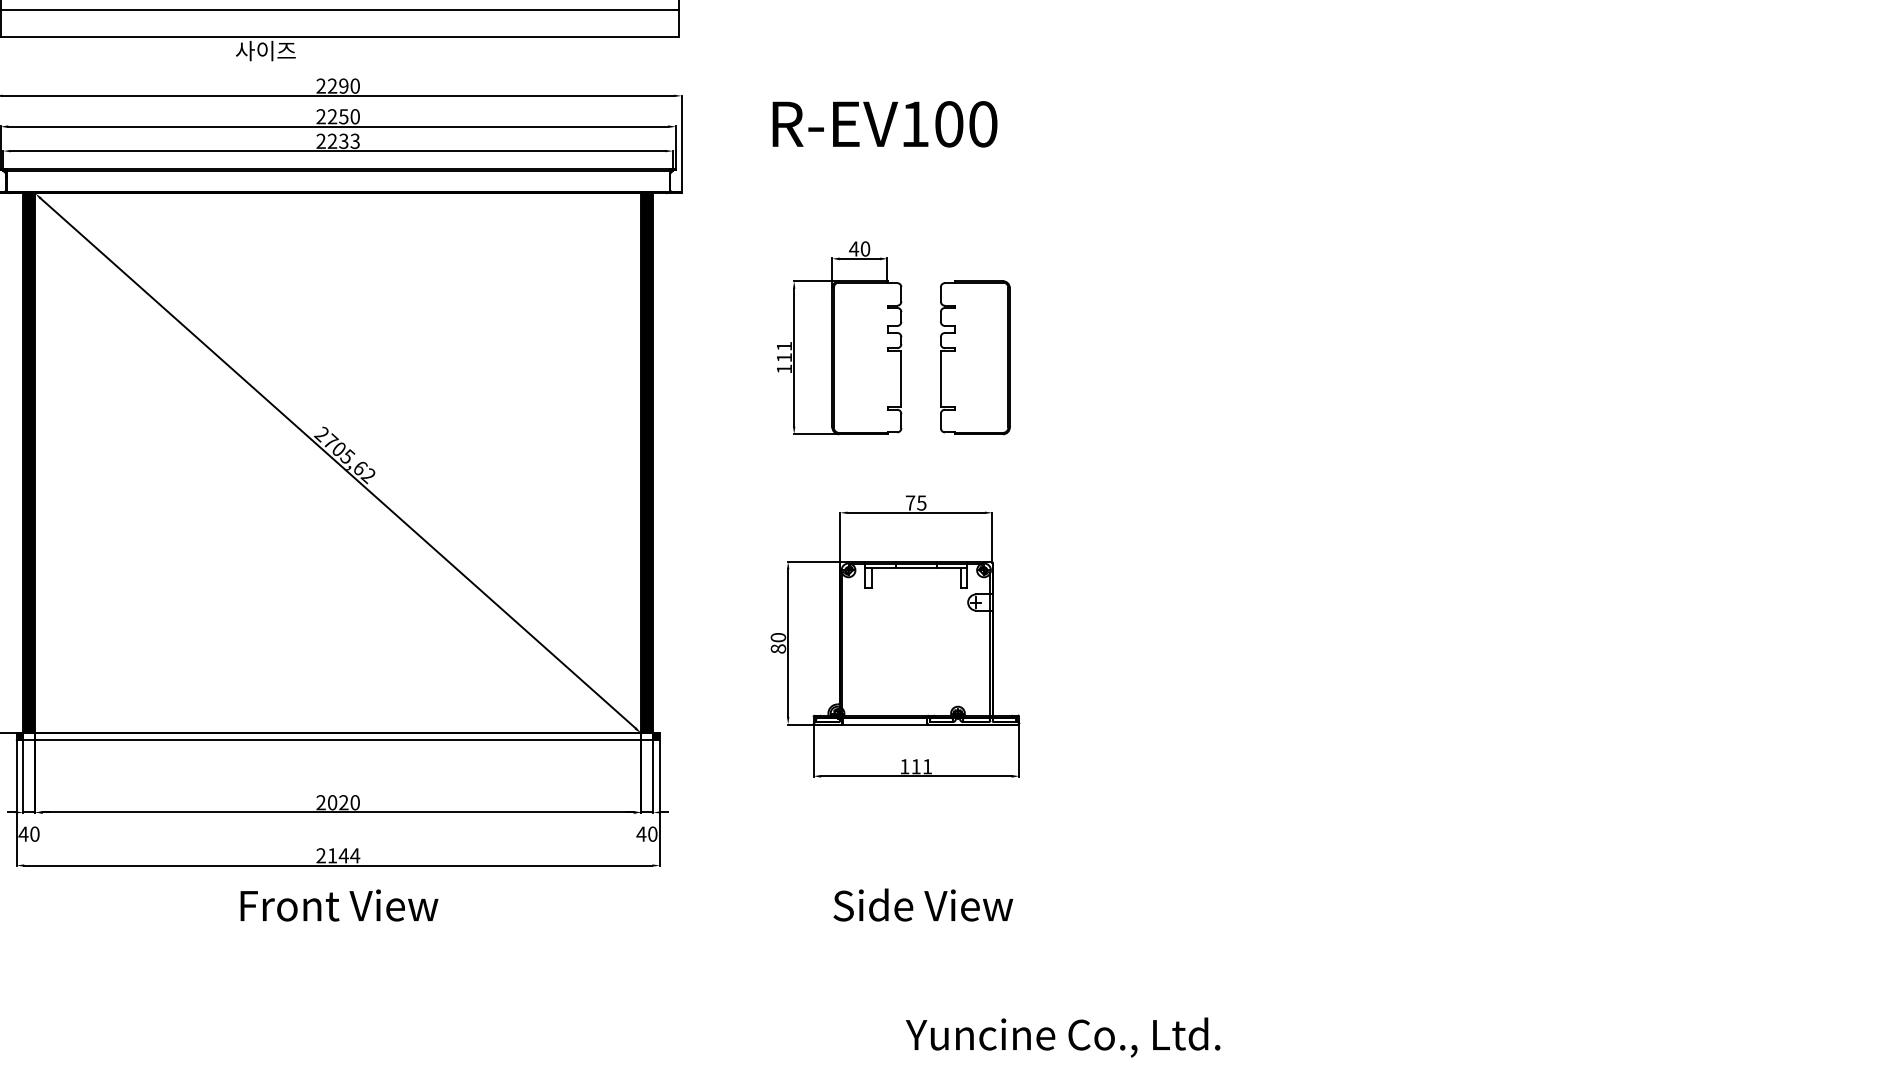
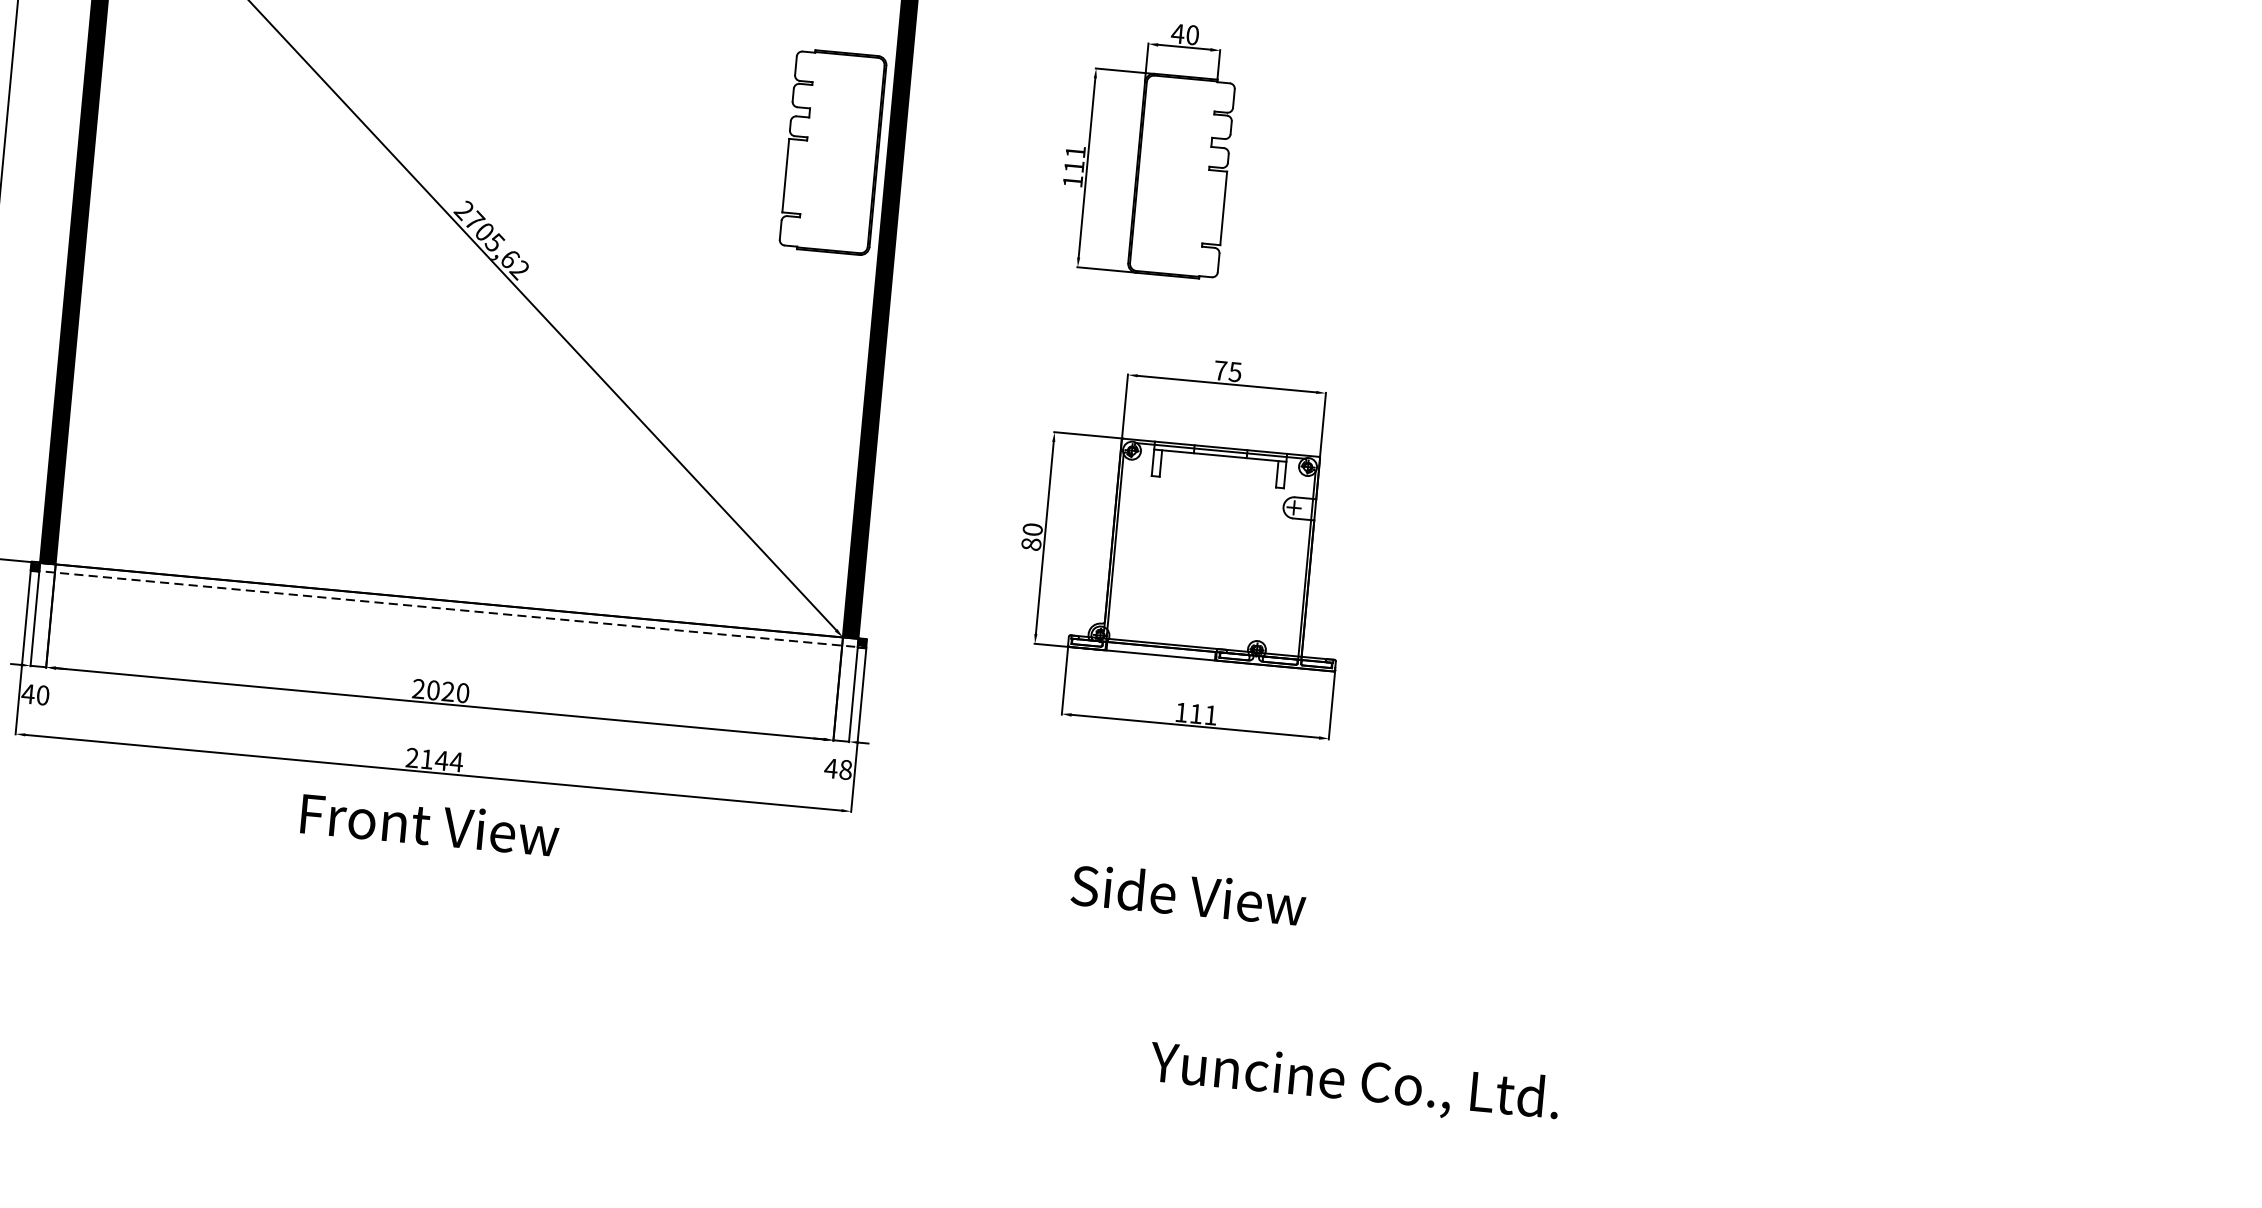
part: (975, 357) -> (833, 151), moved
line: (338, 739) -> (448, 608), solid -> dashed
text: (652, 834) -> (845, 770), 40 -> 48

